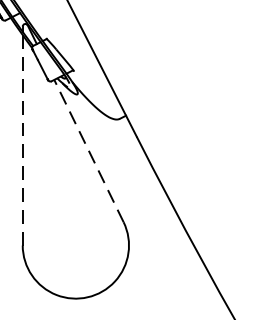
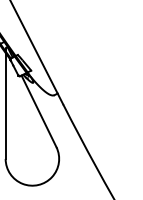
line: (22, 139) -> (5, 105), dashed -> solid
line: (89, 151) -> (39, 111), dashed -> solid

